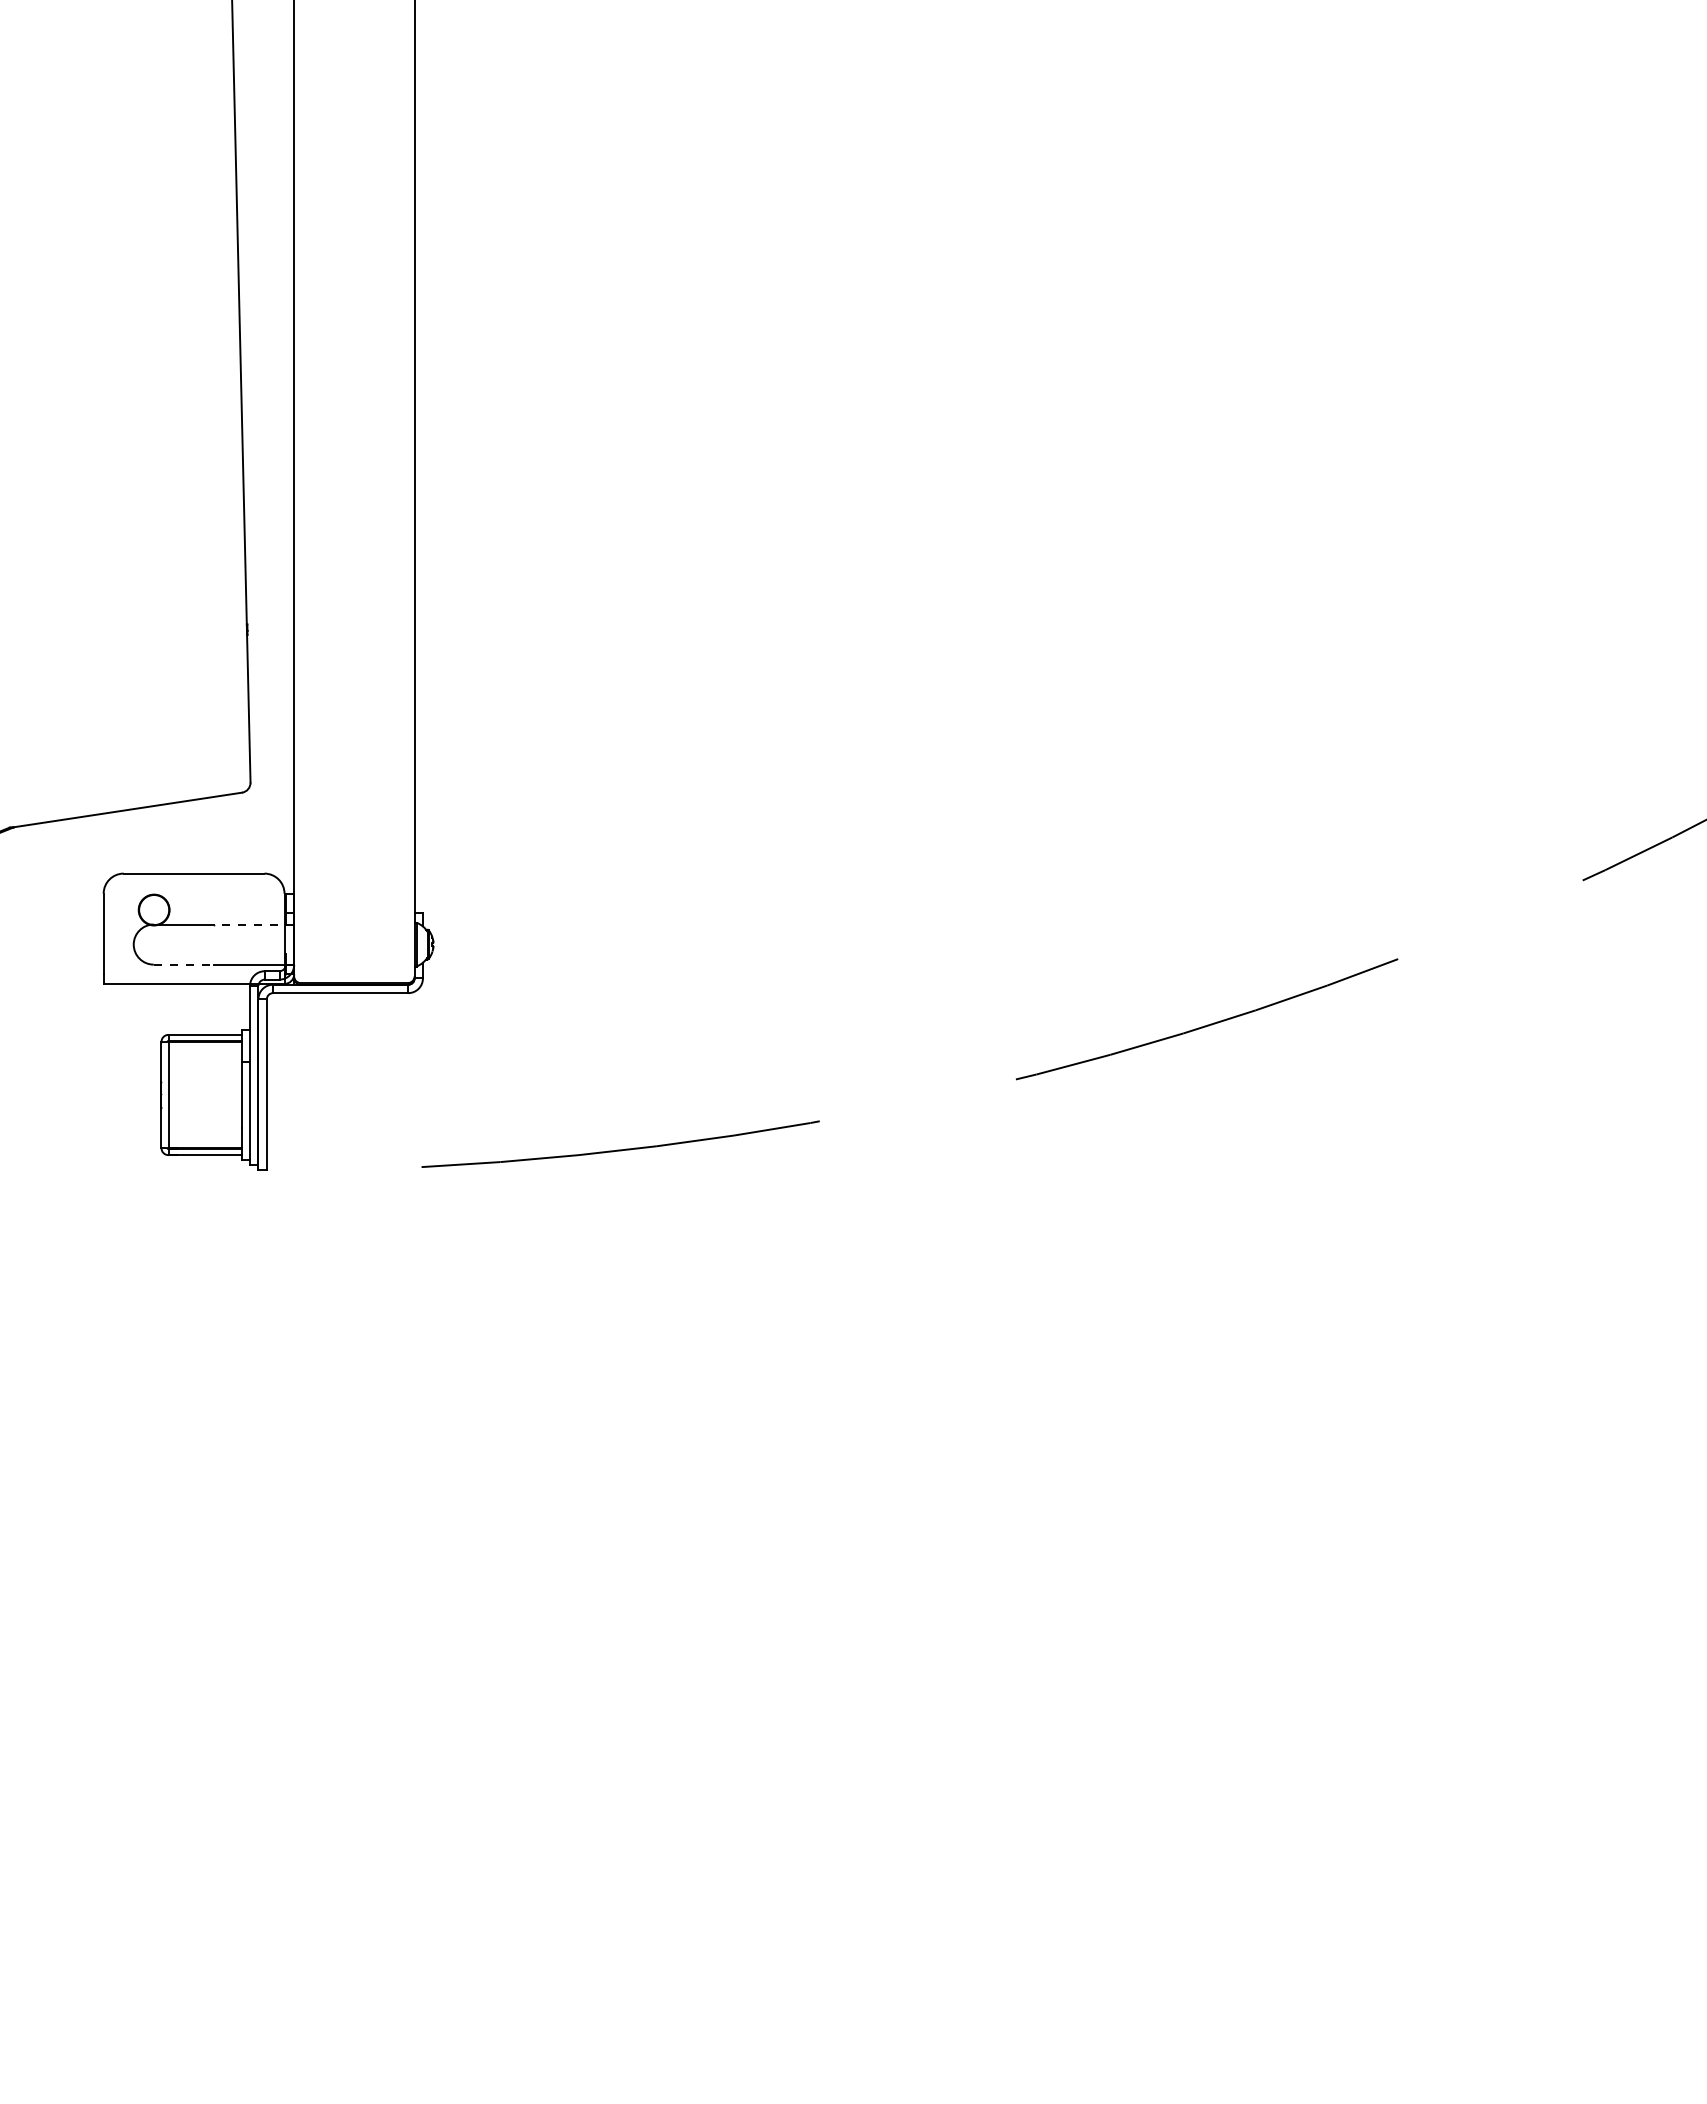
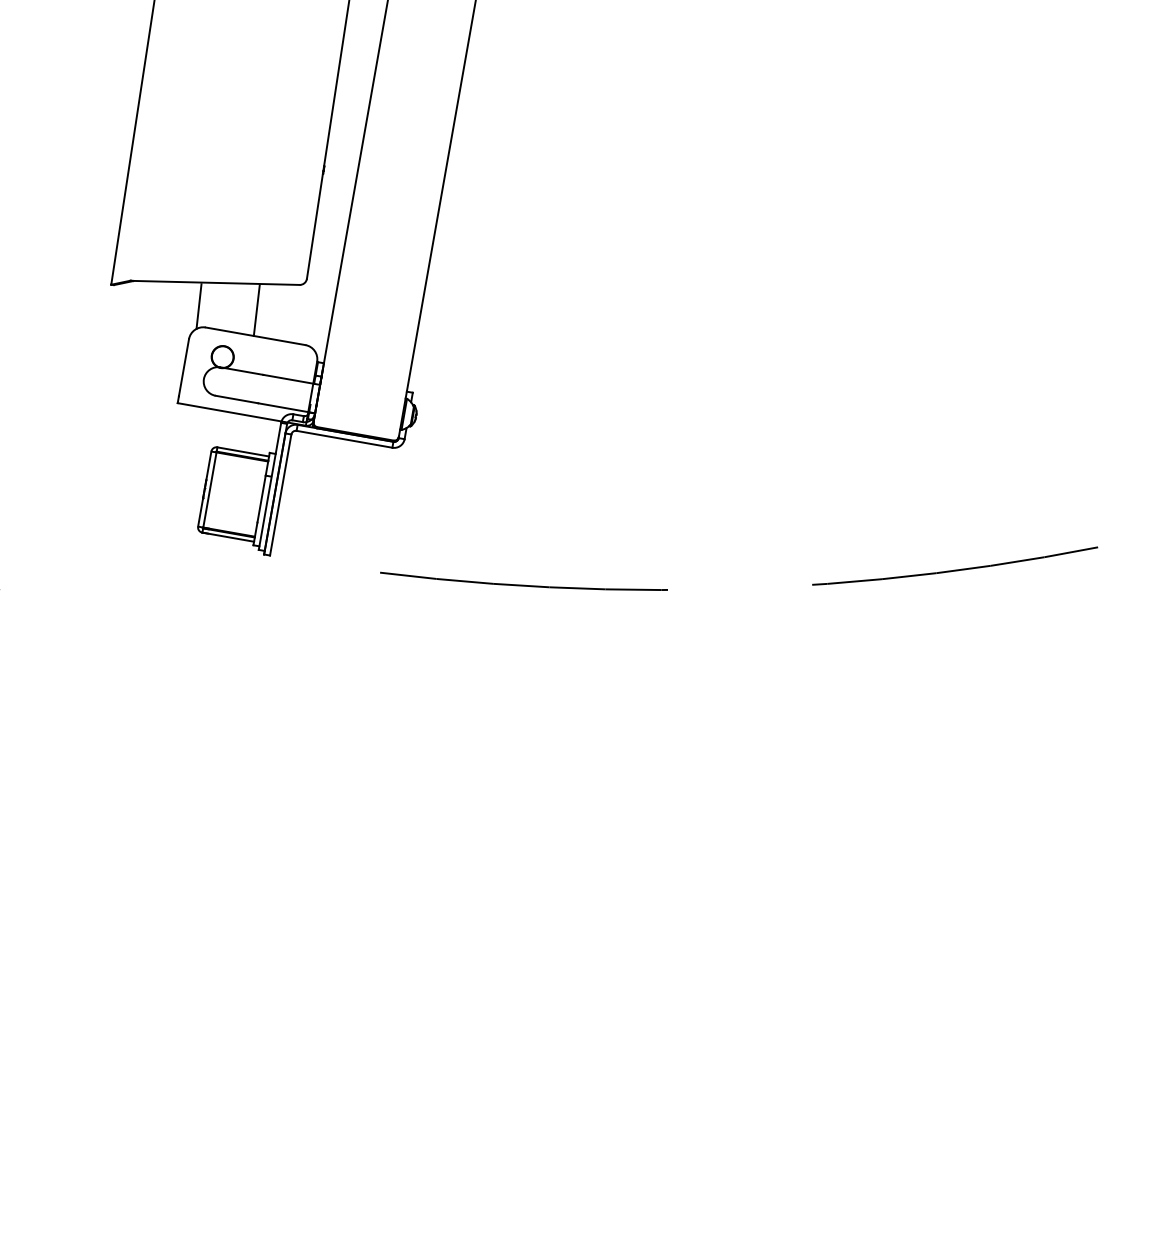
line: (189, 837) -> (256, 310), added
line: (109, 846) -> (199, 306), added
line: (253, 924) -> (291, 379), dashed -> solid
line: (184, 964) -> (237, 399), dashed -> solid

